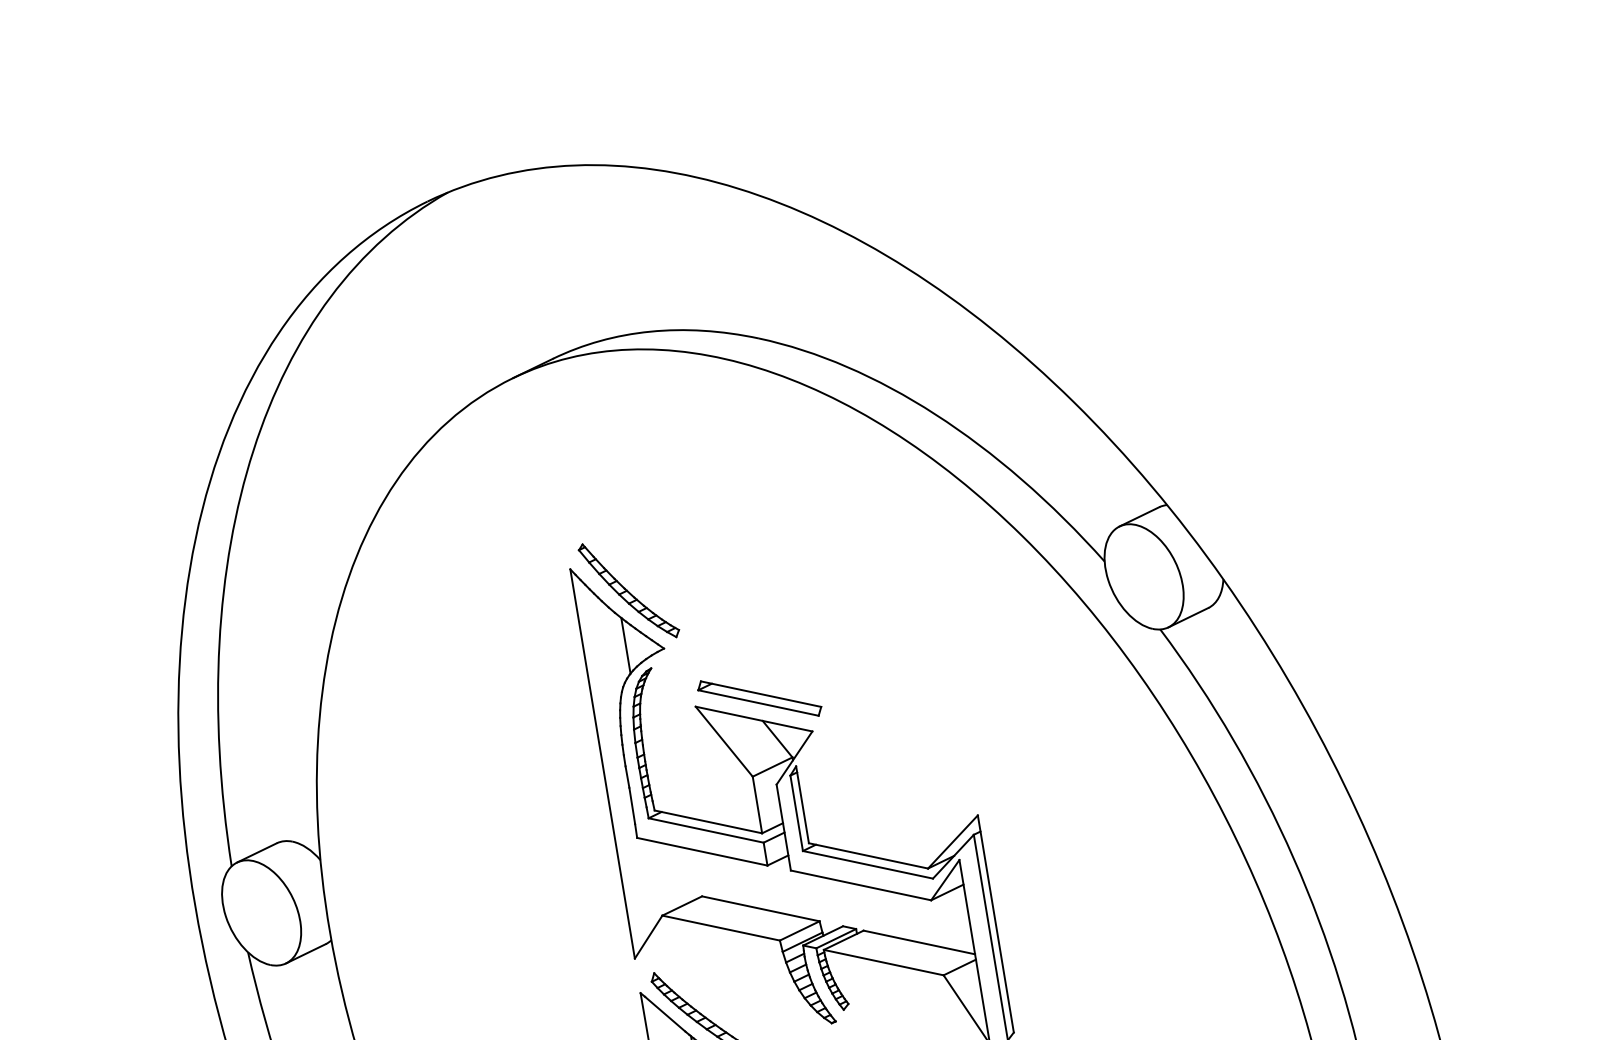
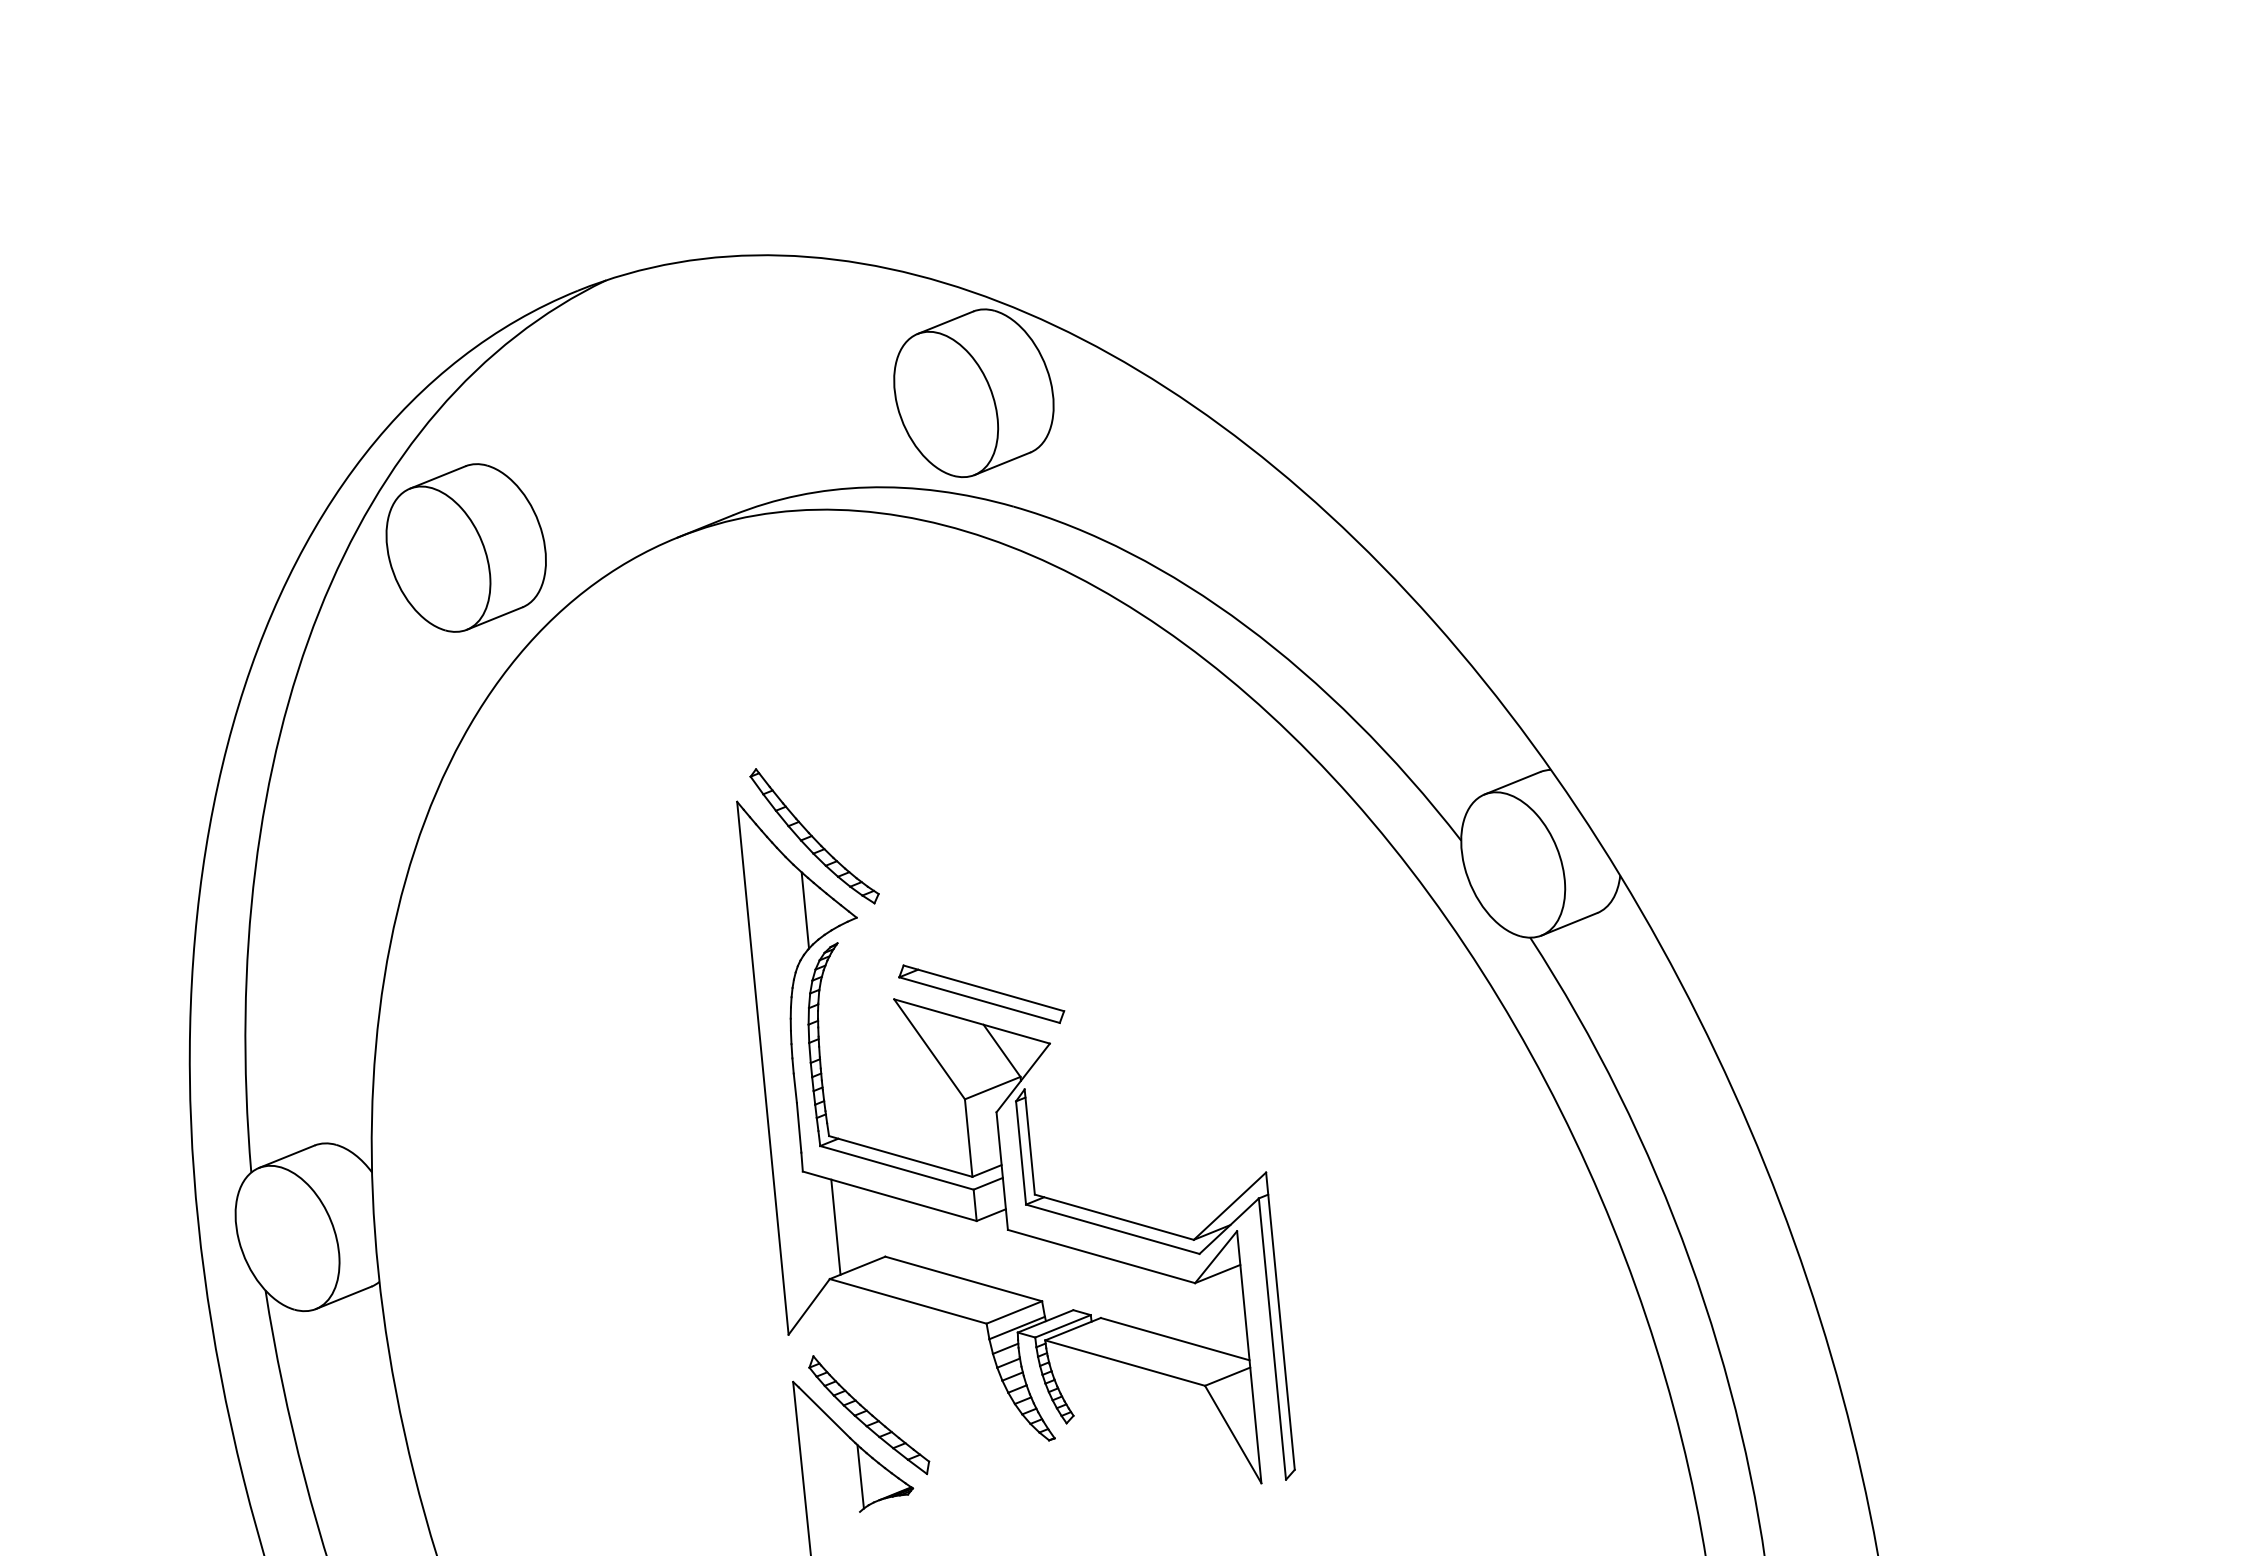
part: (723, 257) -> (973, 393), added
part: (357, 395) -> (465, 547), added
line: (663, 876) -> (835, 1226), added

